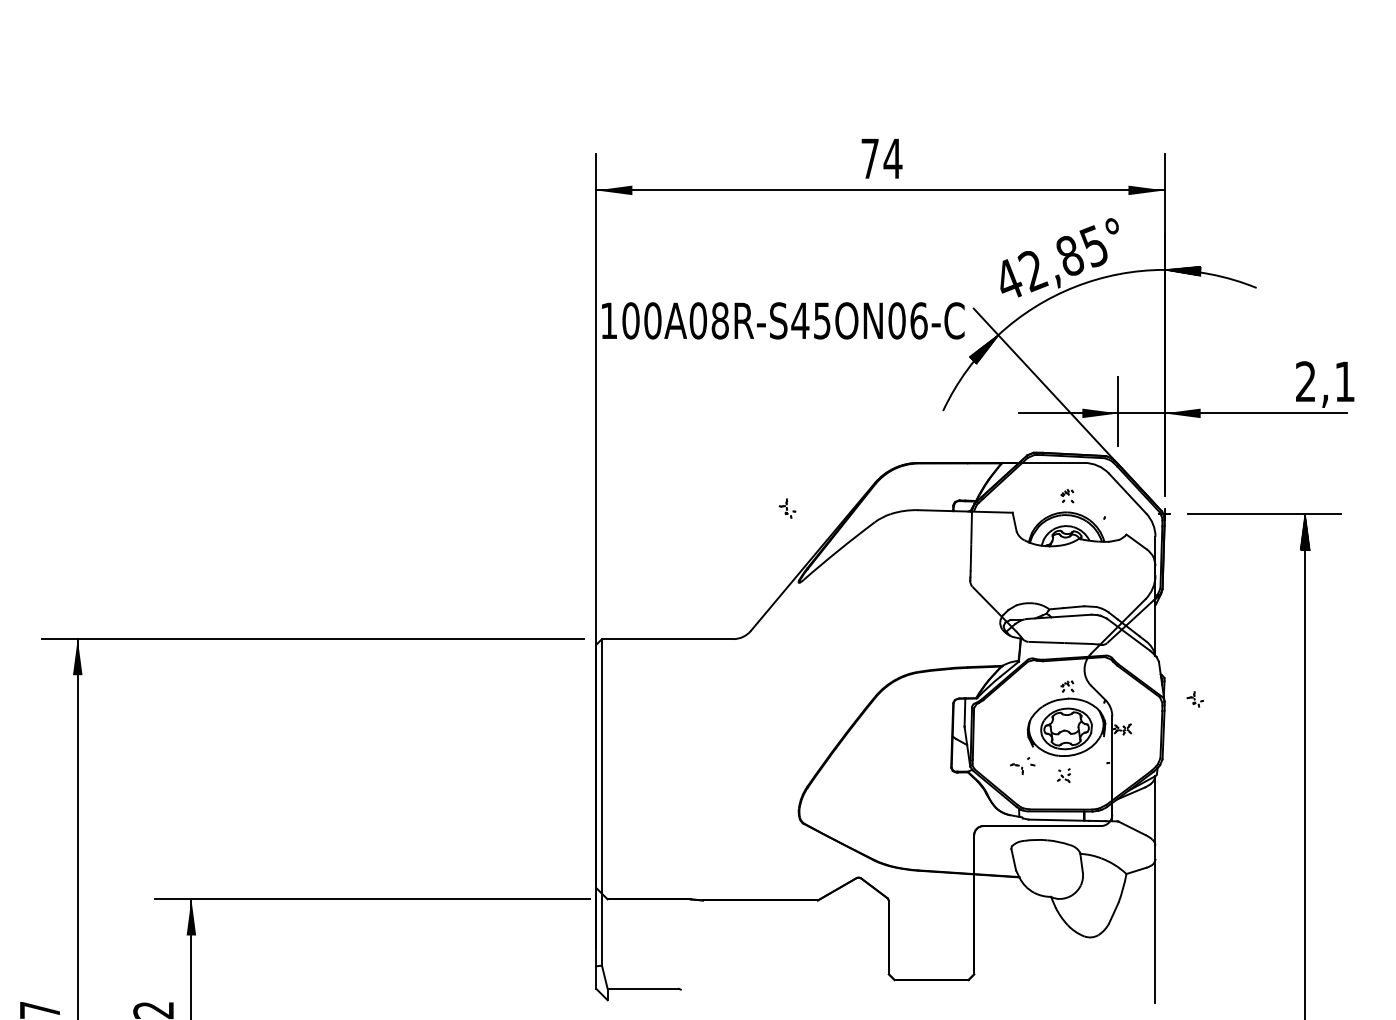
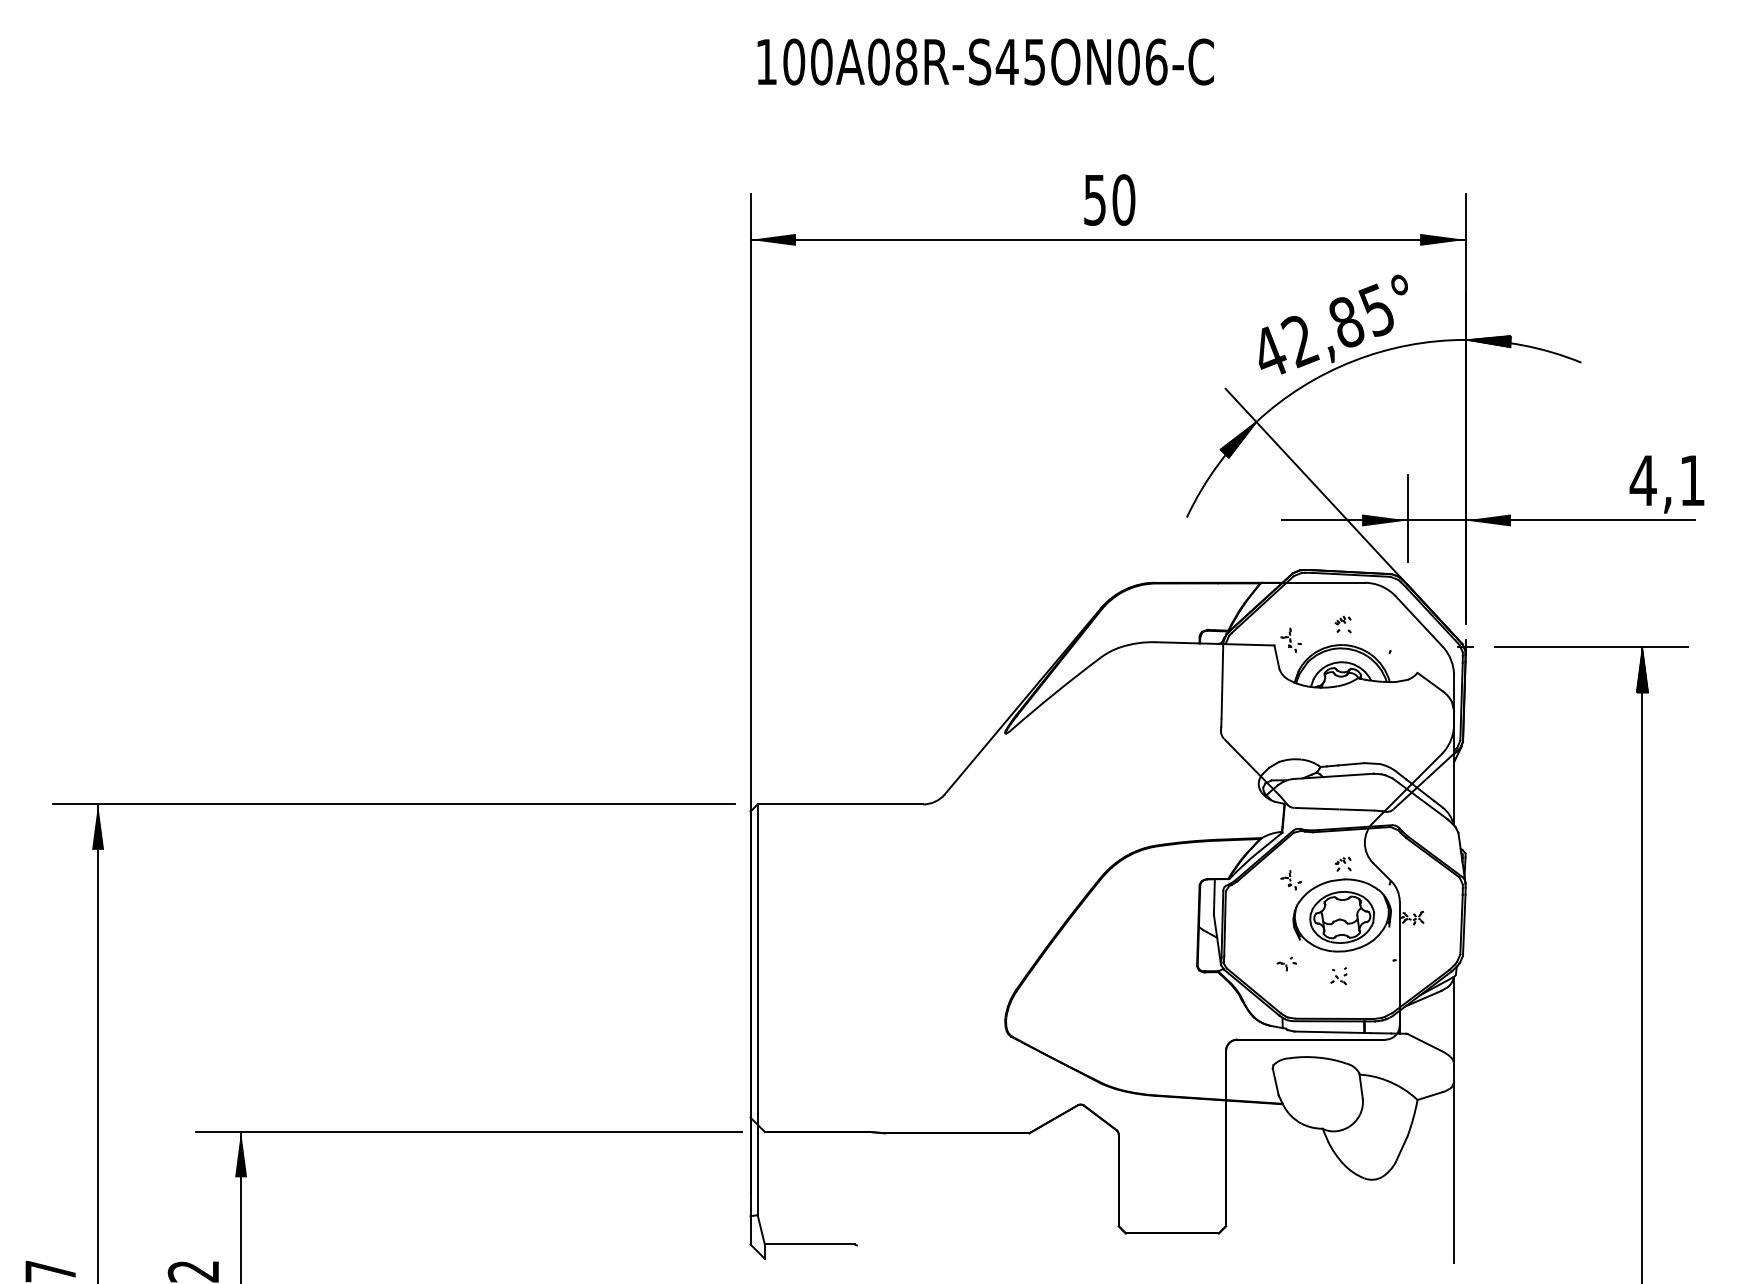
text: (881, 158) -> (1109, 199), 74 -> 50
text: (783, 320) -> (985, 61), moved
text: (1305, 380) -> (1642, 479), 2,1 -> 4,1
part: (787, 508) -> (1290, 639), moved
part: (1194, 699) -> (1290, 880), moved
part: (1022, 765) -> (1286, 963), size x0.62

